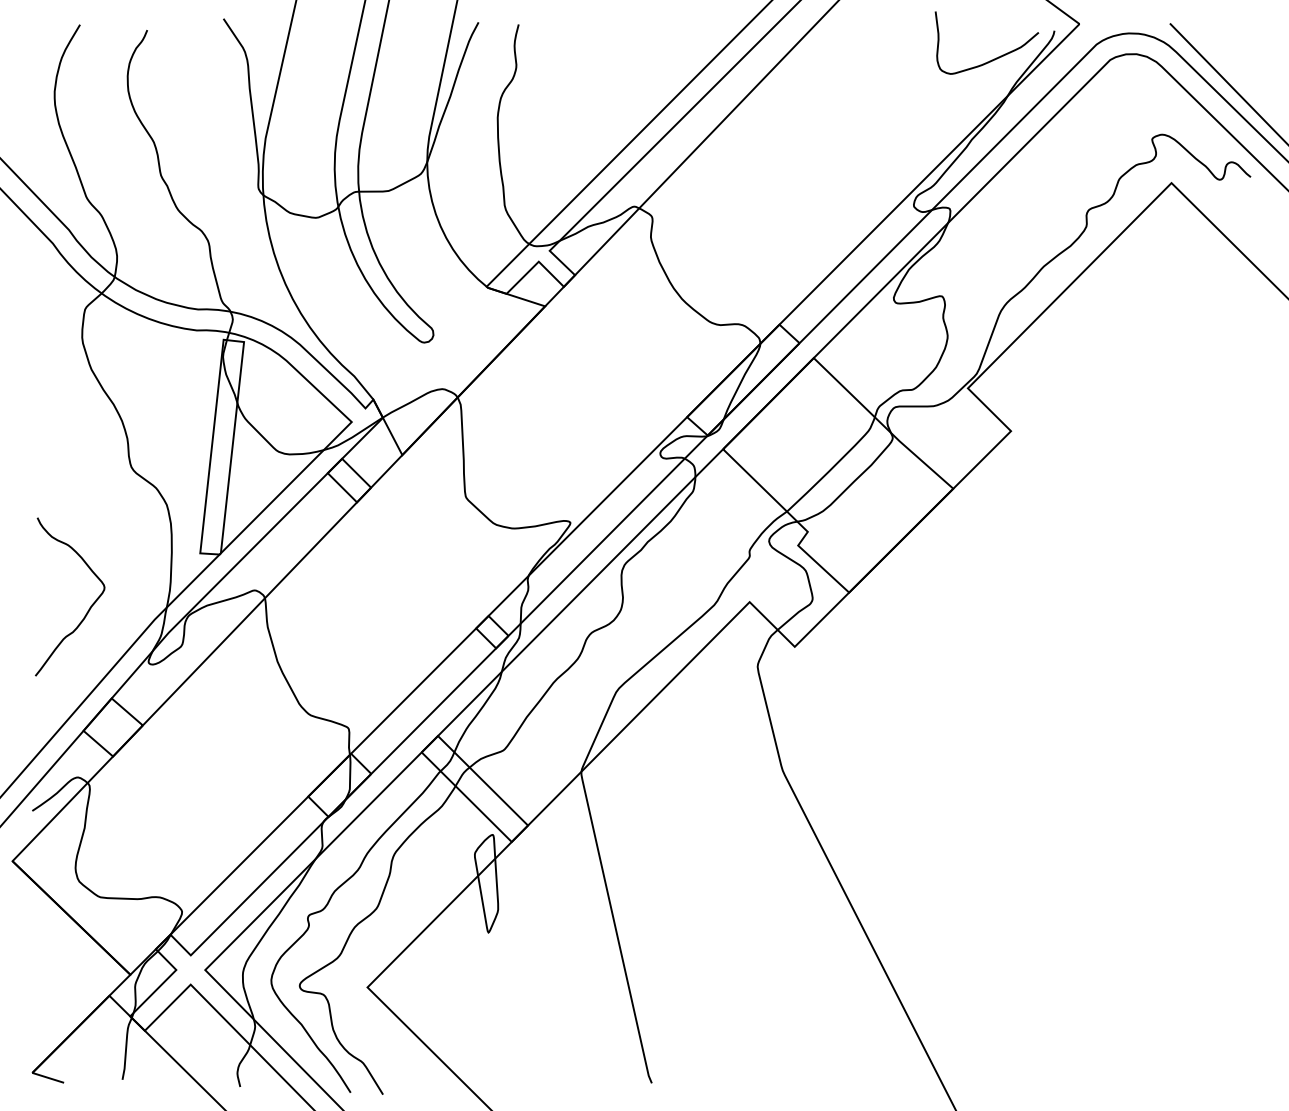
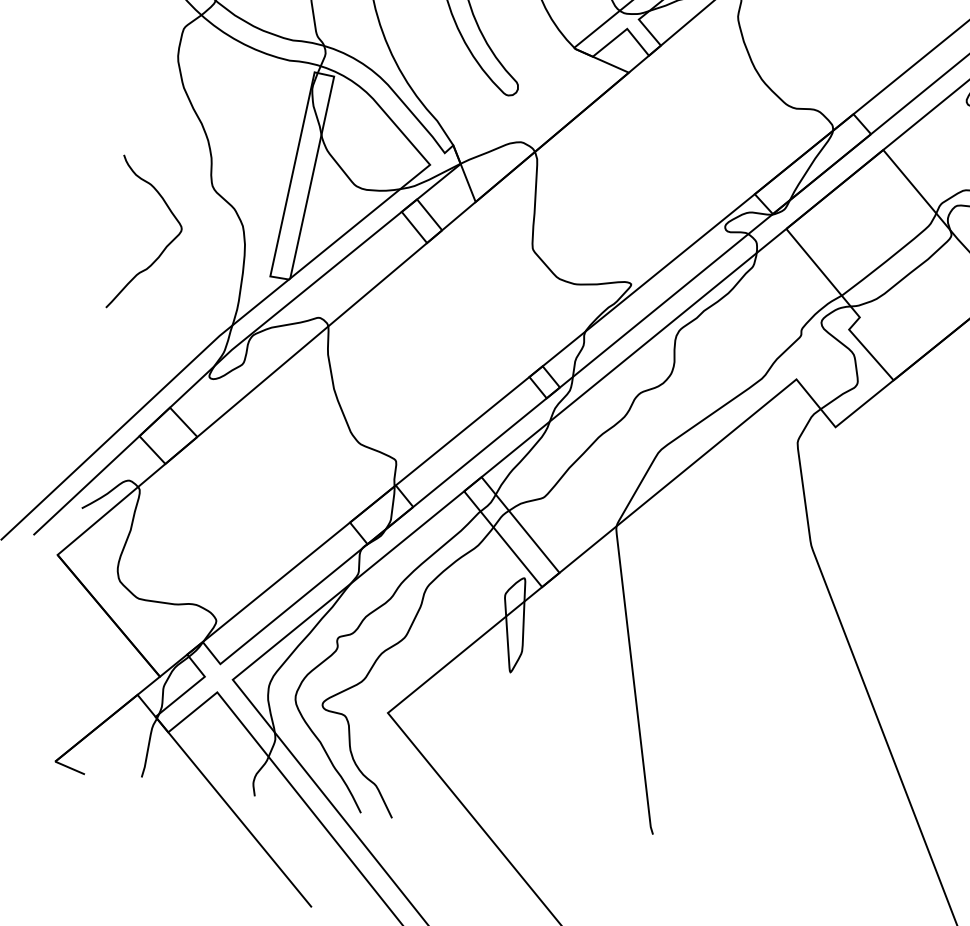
curve: (89, 607) -> (165, 246), moved

